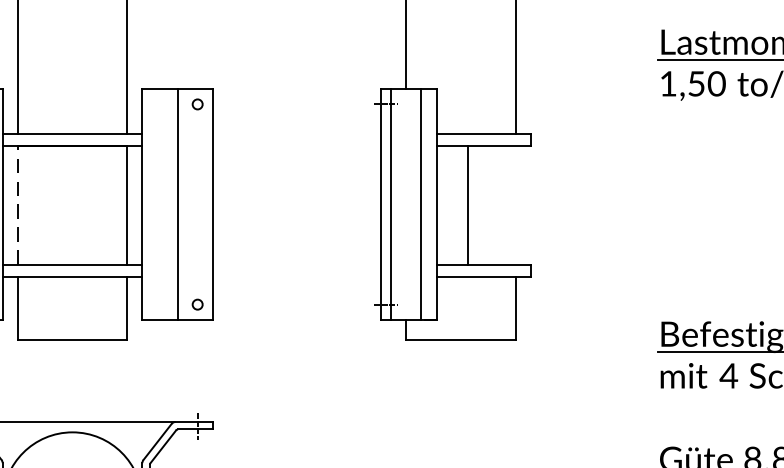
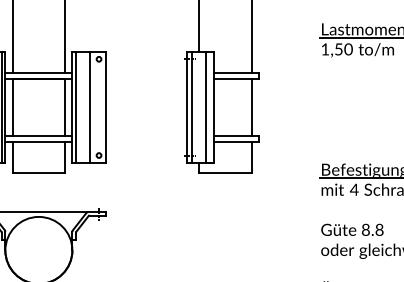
line: (17, 204) -> (12, 107), dashed -> solid
line: (150, 204) -> (76, 107), added
line: (469, 204) -> (252, 107), moved

